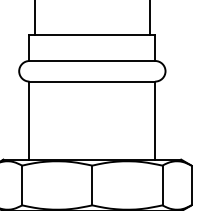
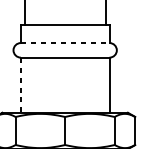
line: (92, 61) -> (65, 43), solid -> dashed
line: (29, 121) -> (20, 85), solid -> dashed

